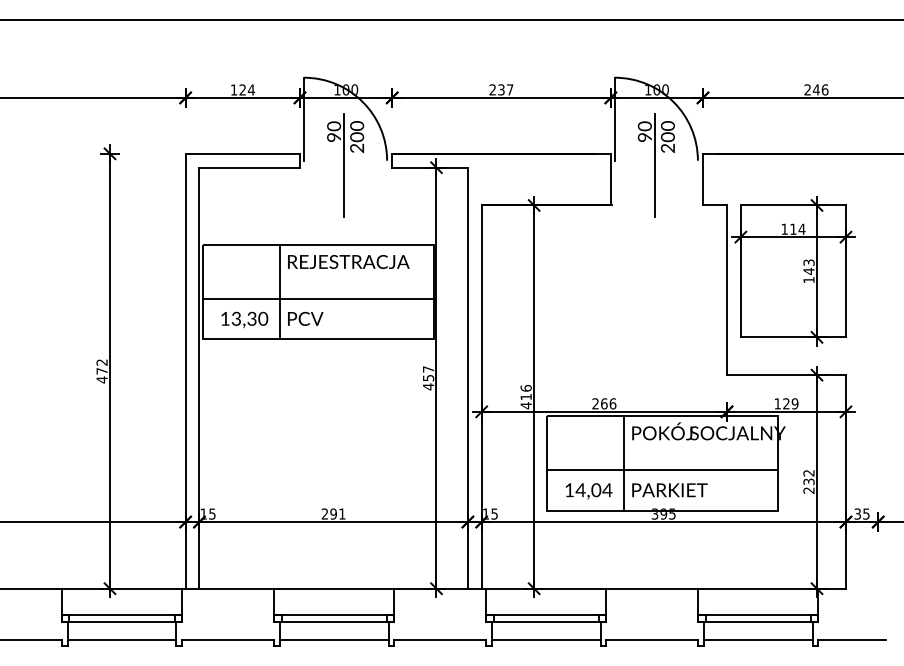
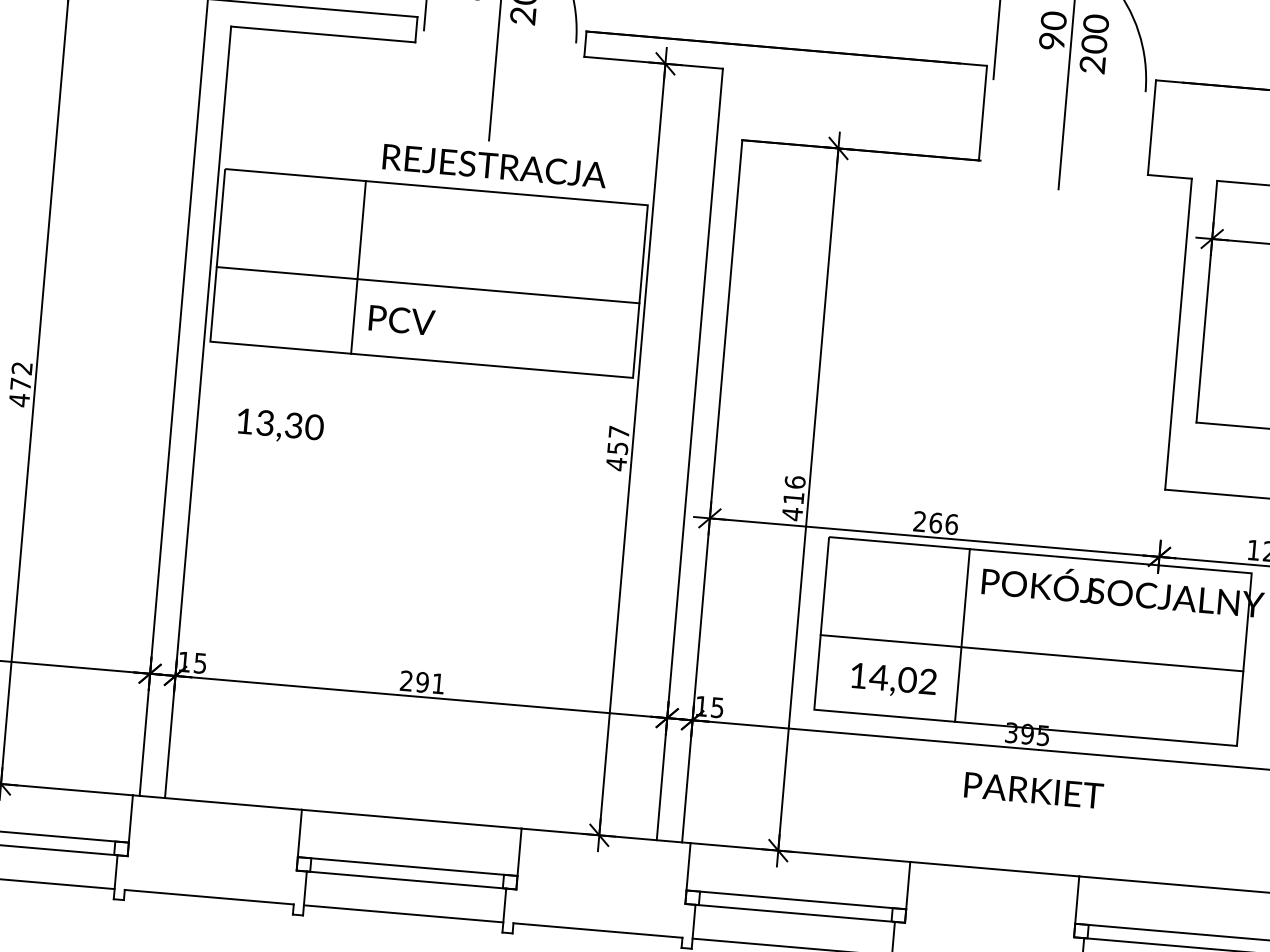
text: (348, 261) -> (494, 165), moved
text: (244, 319) -> (280, 425), moved
text: (607, 490) -> (928, 682), 14,04 -> 14,02
text: (669, 490) -> (1033, 790), moved

